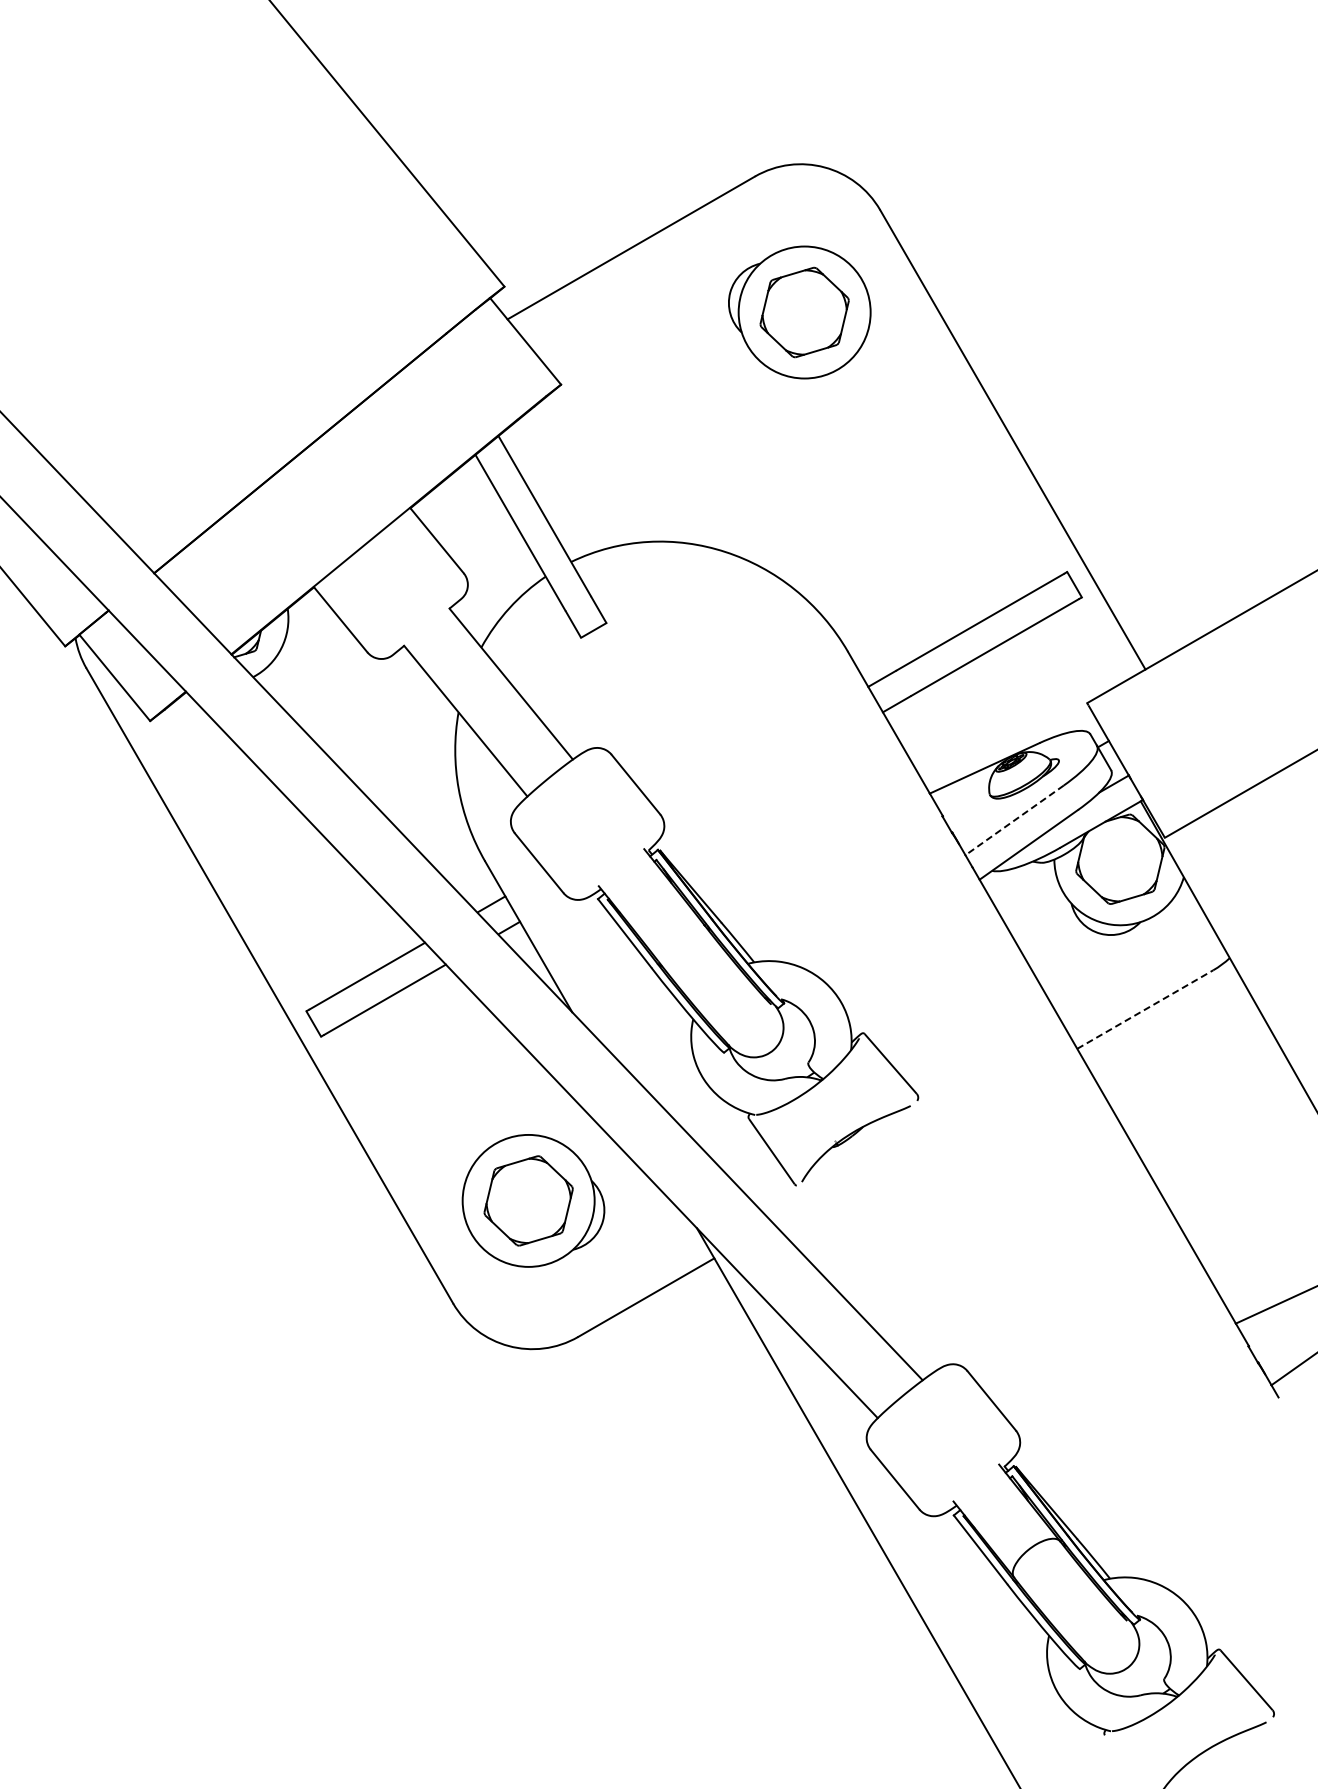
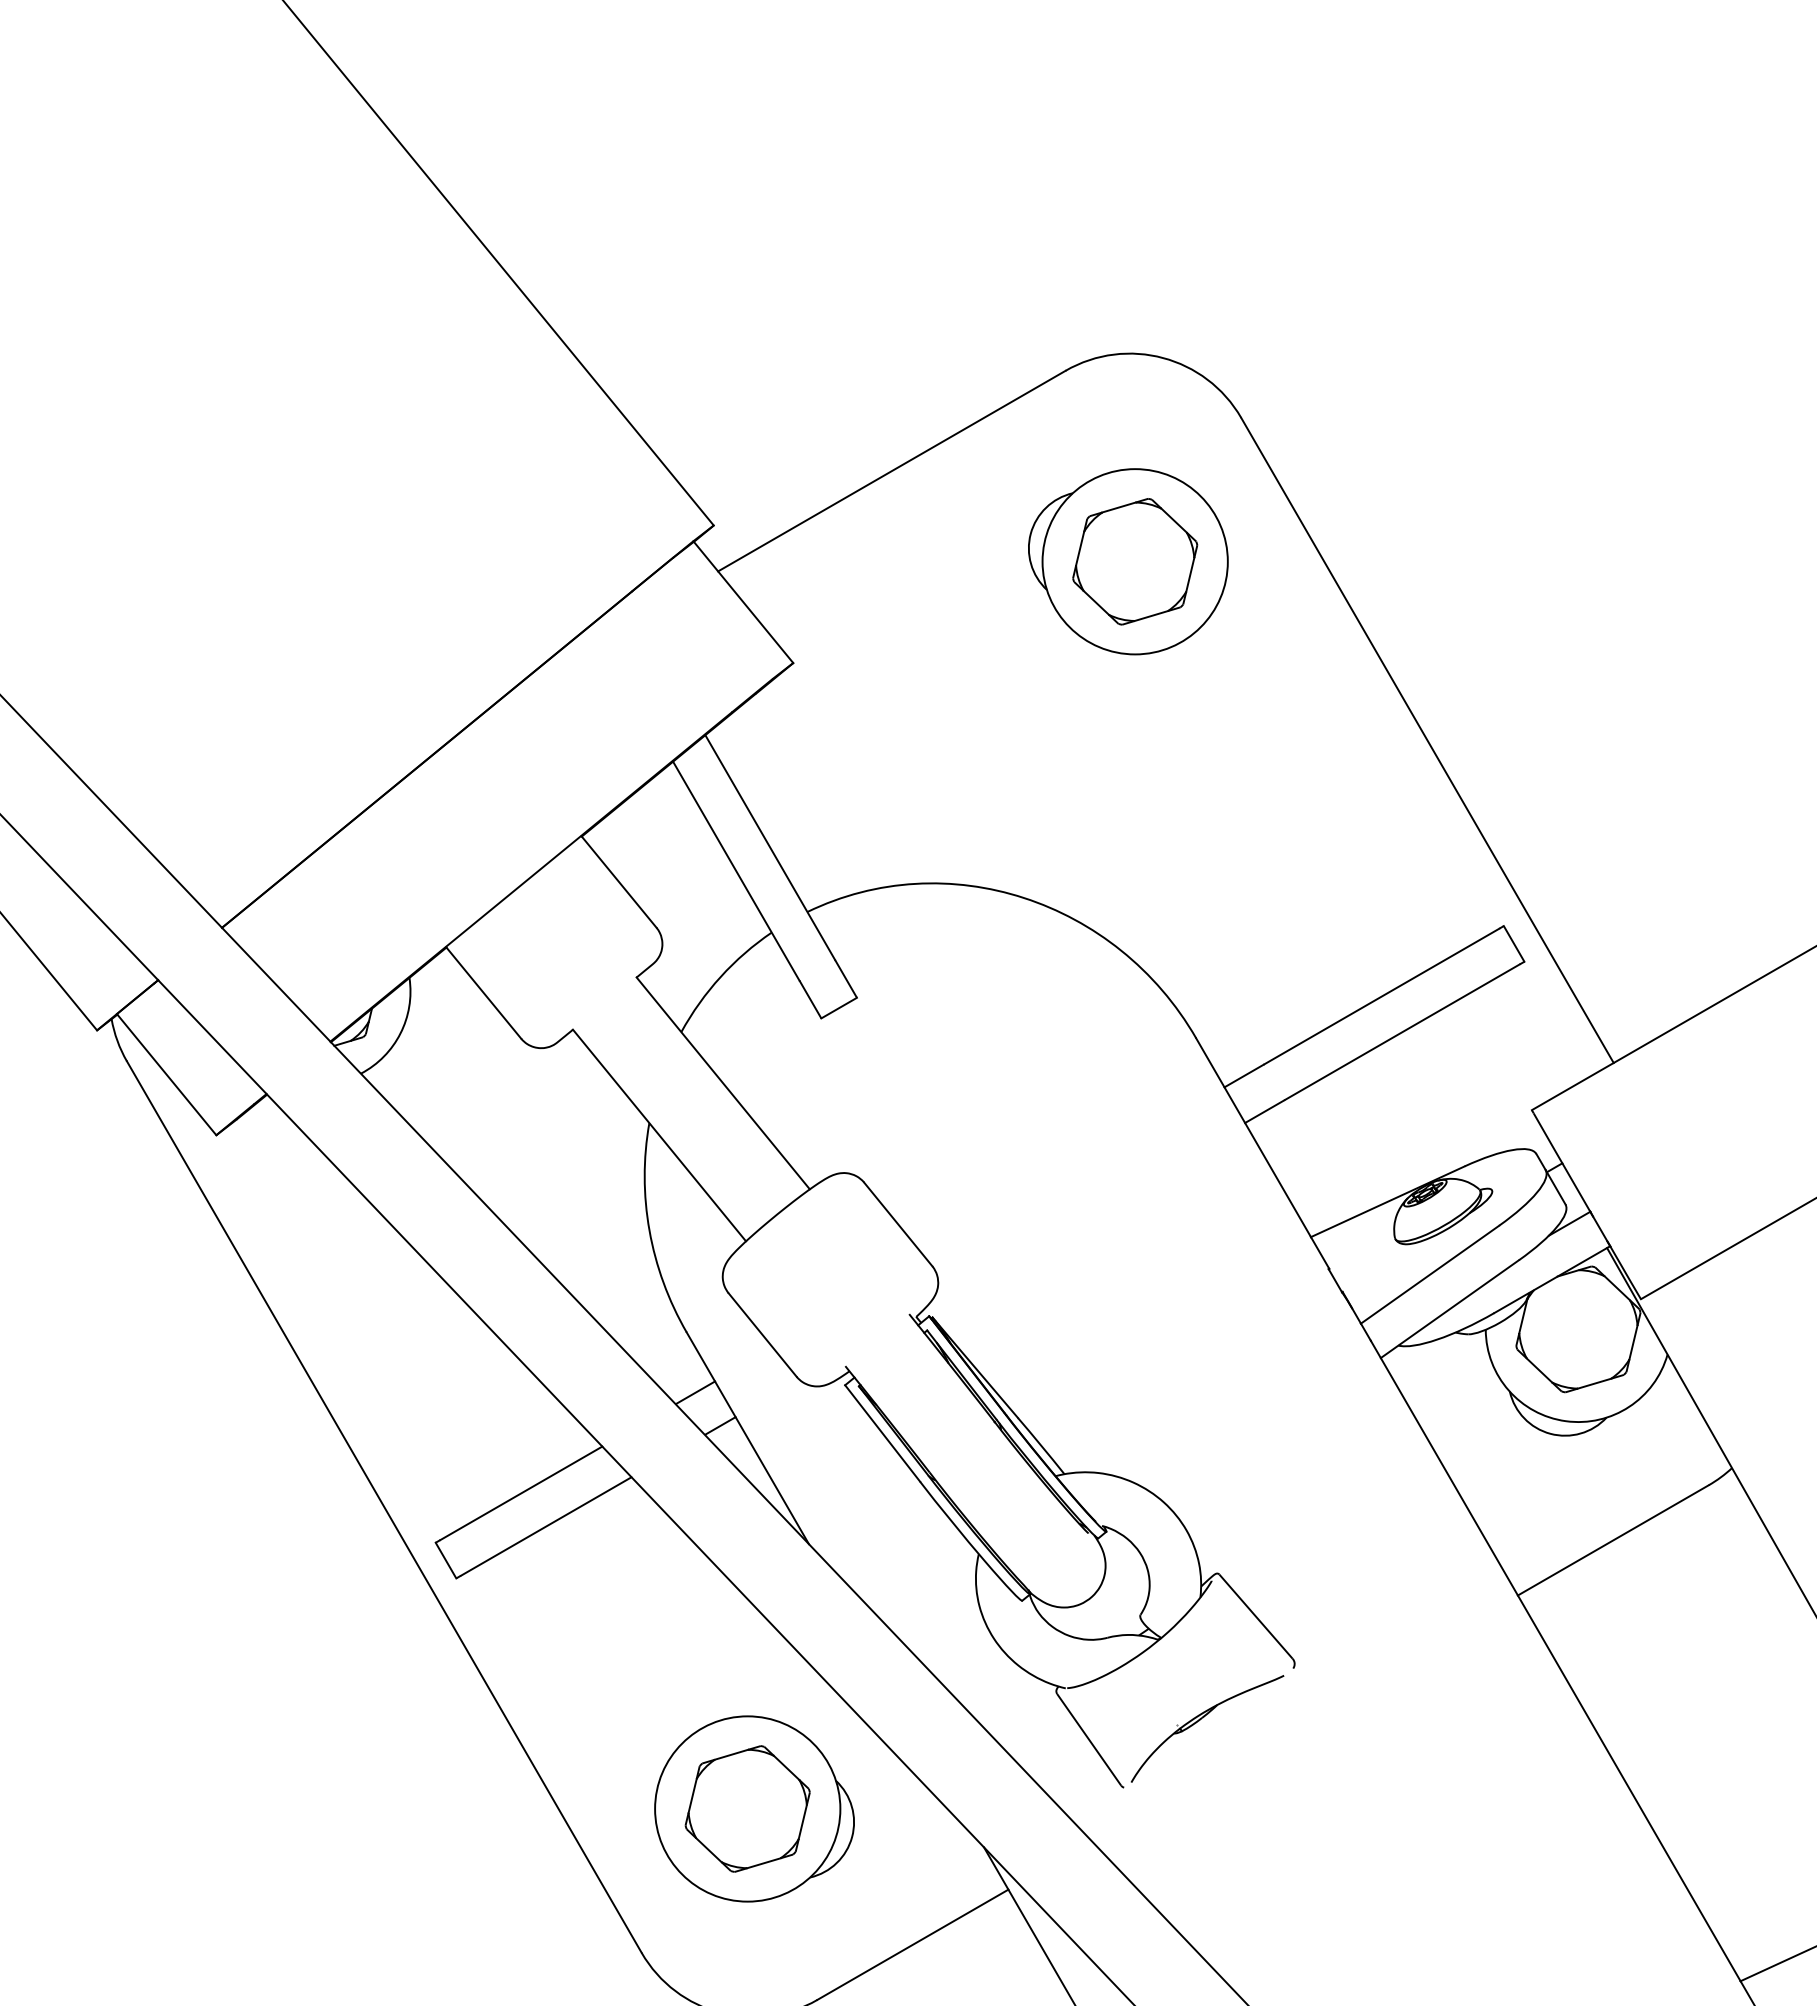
line: (1014, 820) -> (1429, 1274), dashed -> solid
line: (1145, 1009) -> (1613, 1540), dashed -> solid

